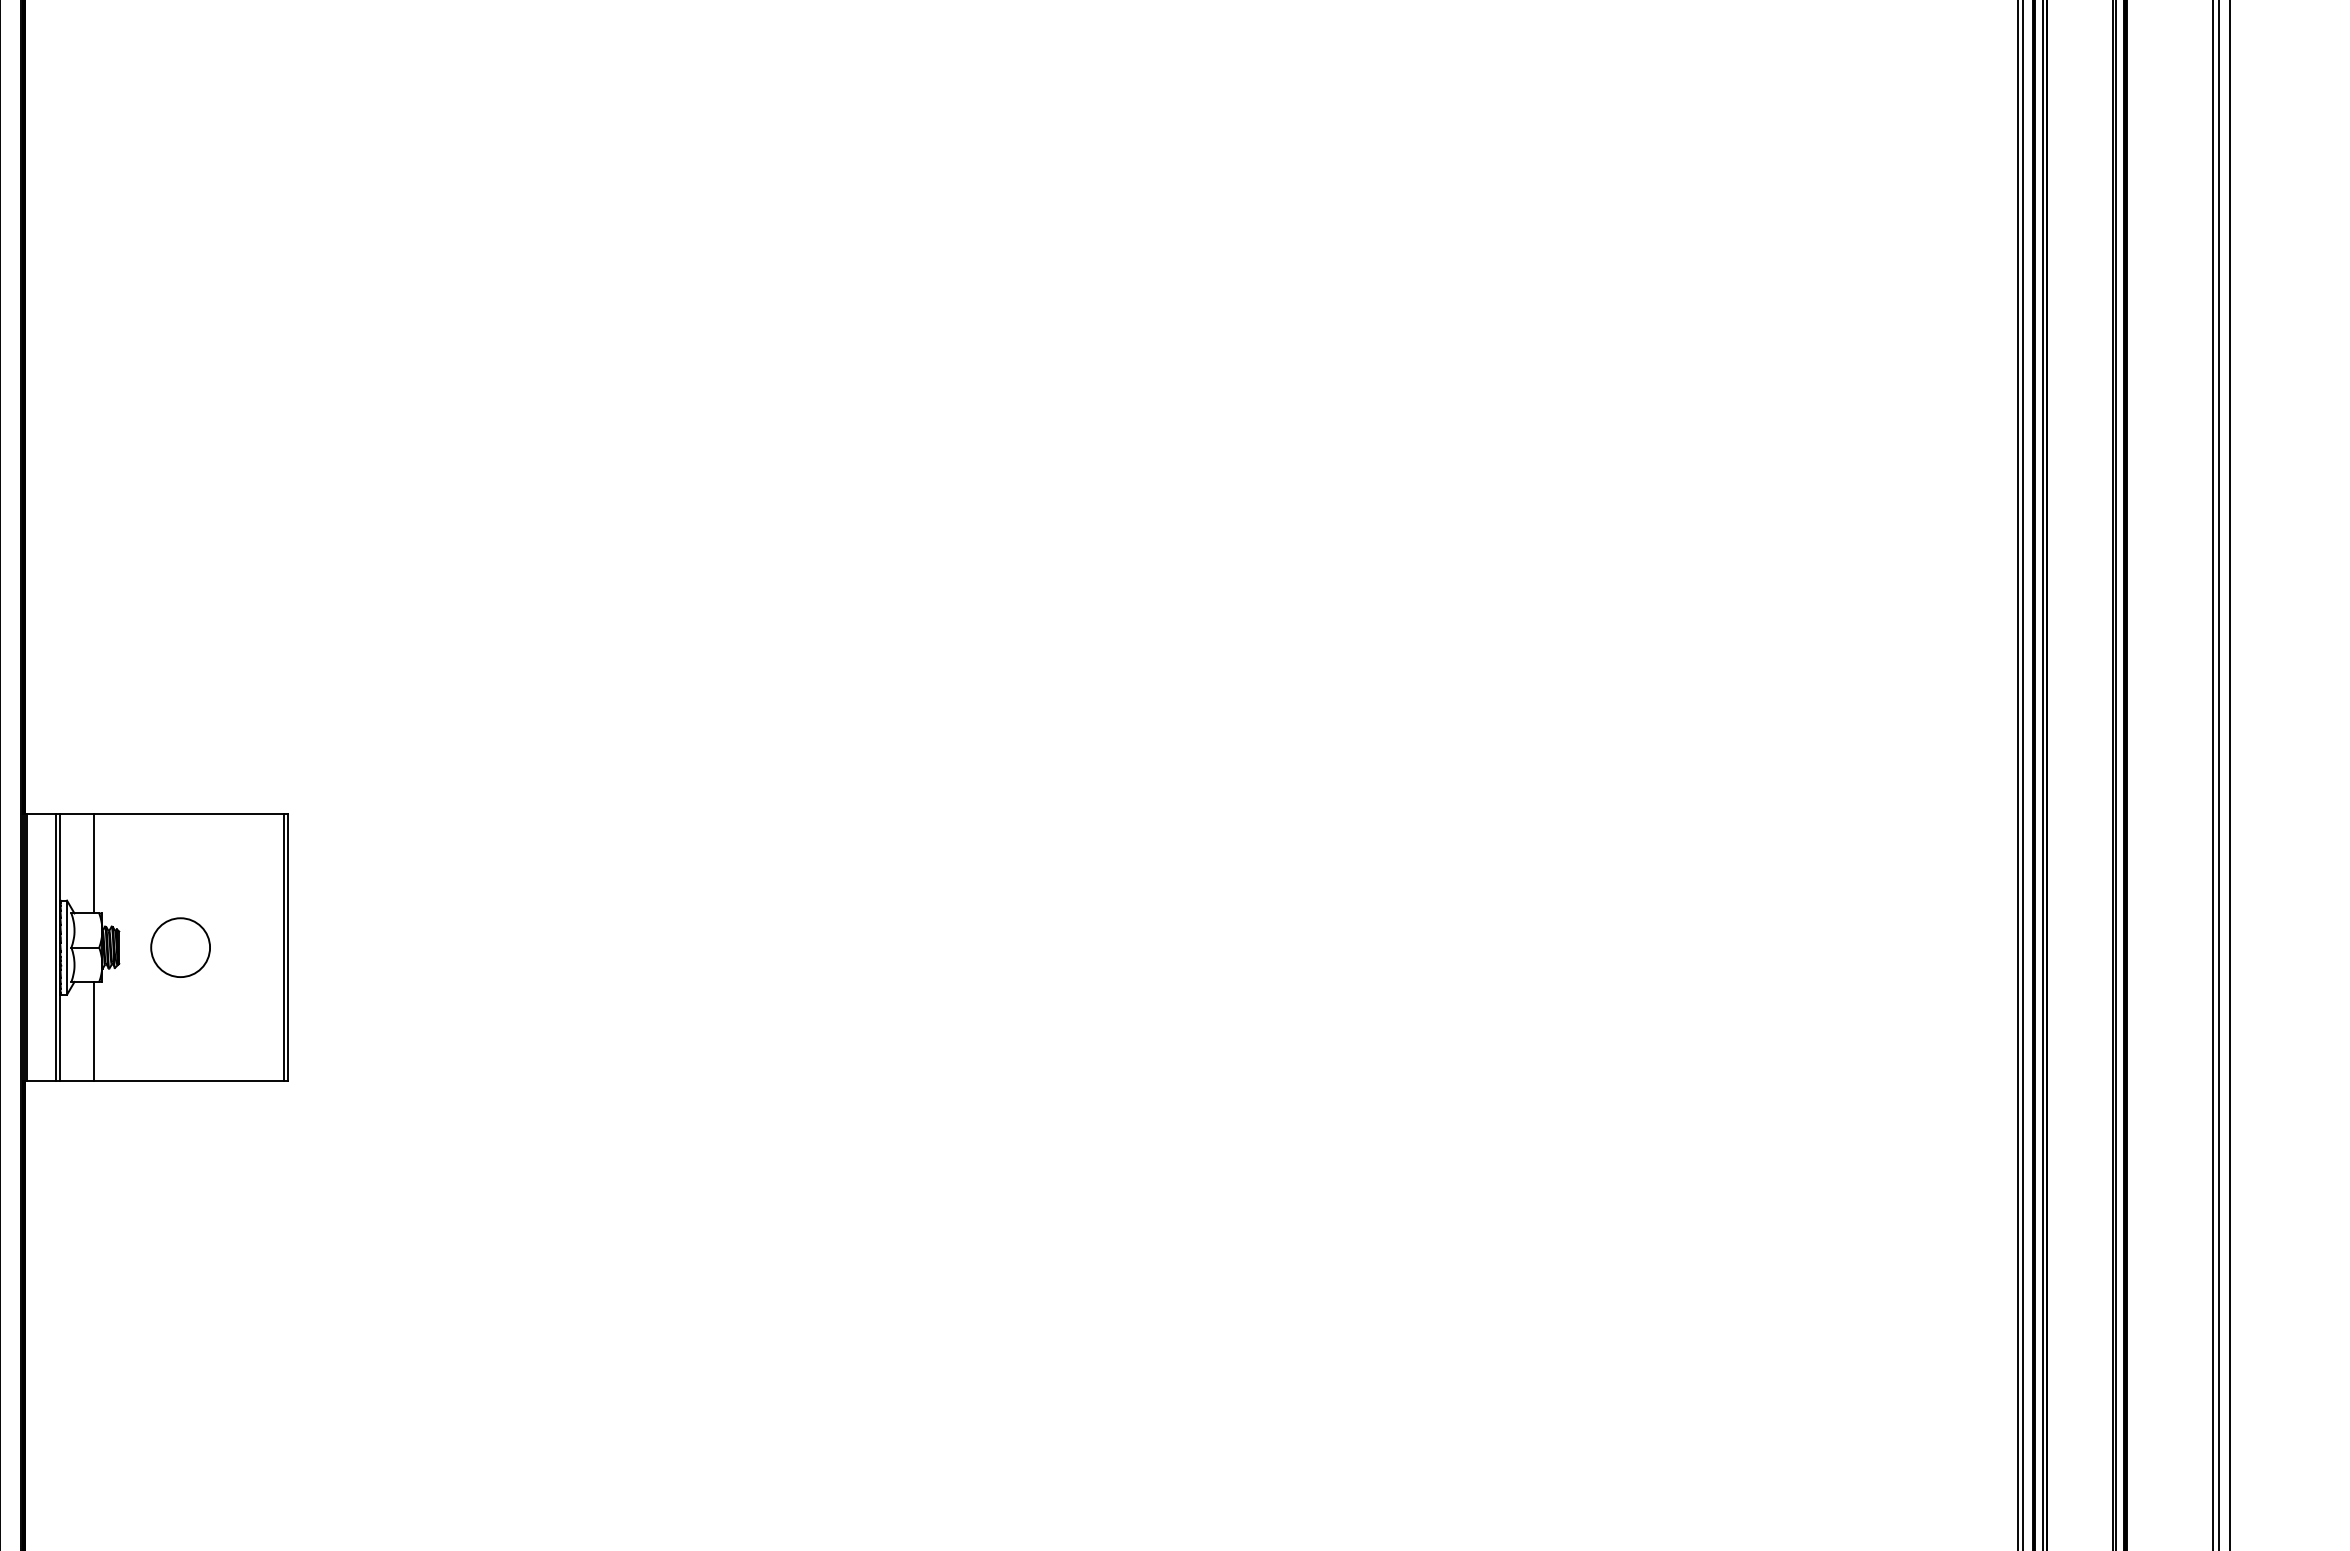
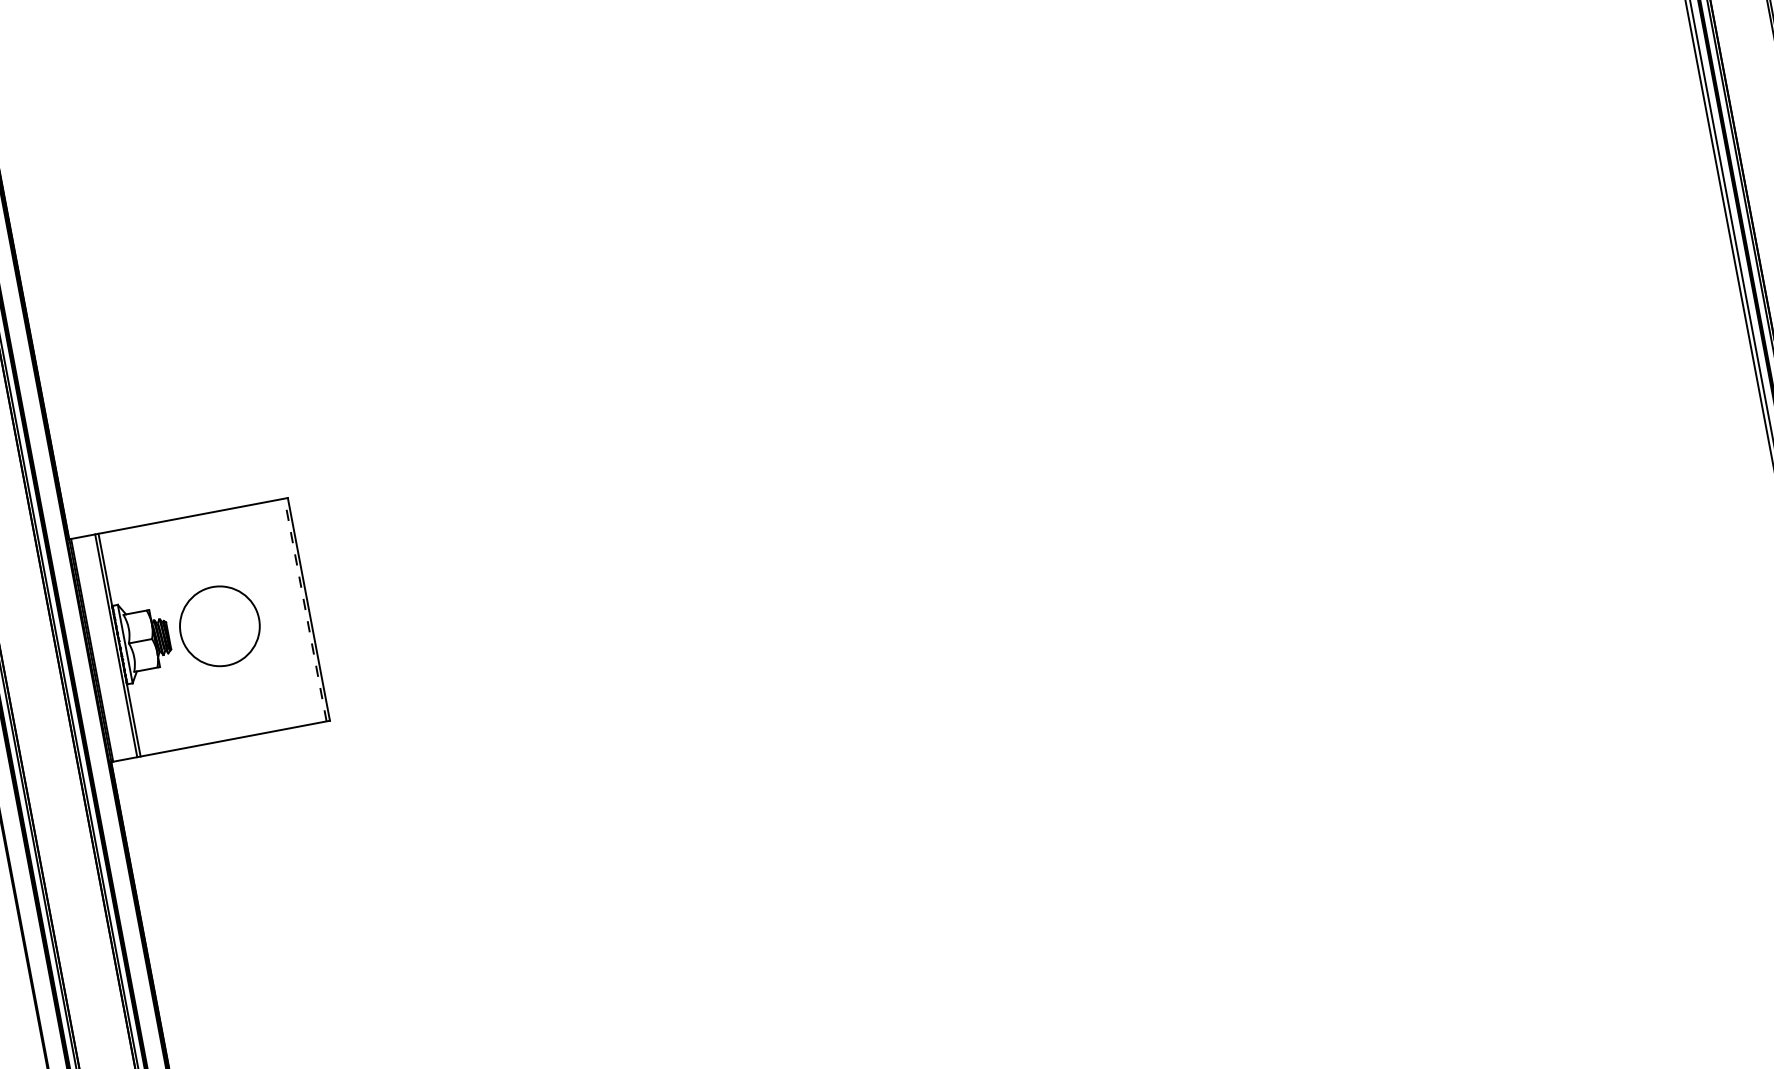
line: (93, 863) -> (134, 569), removed
circle: (180, 947) -> (219, 626), size x1.6
line: (283, 947) -> (305, 609), solid -> dashed
line: (93, 1031) -> (160, 709), removed

